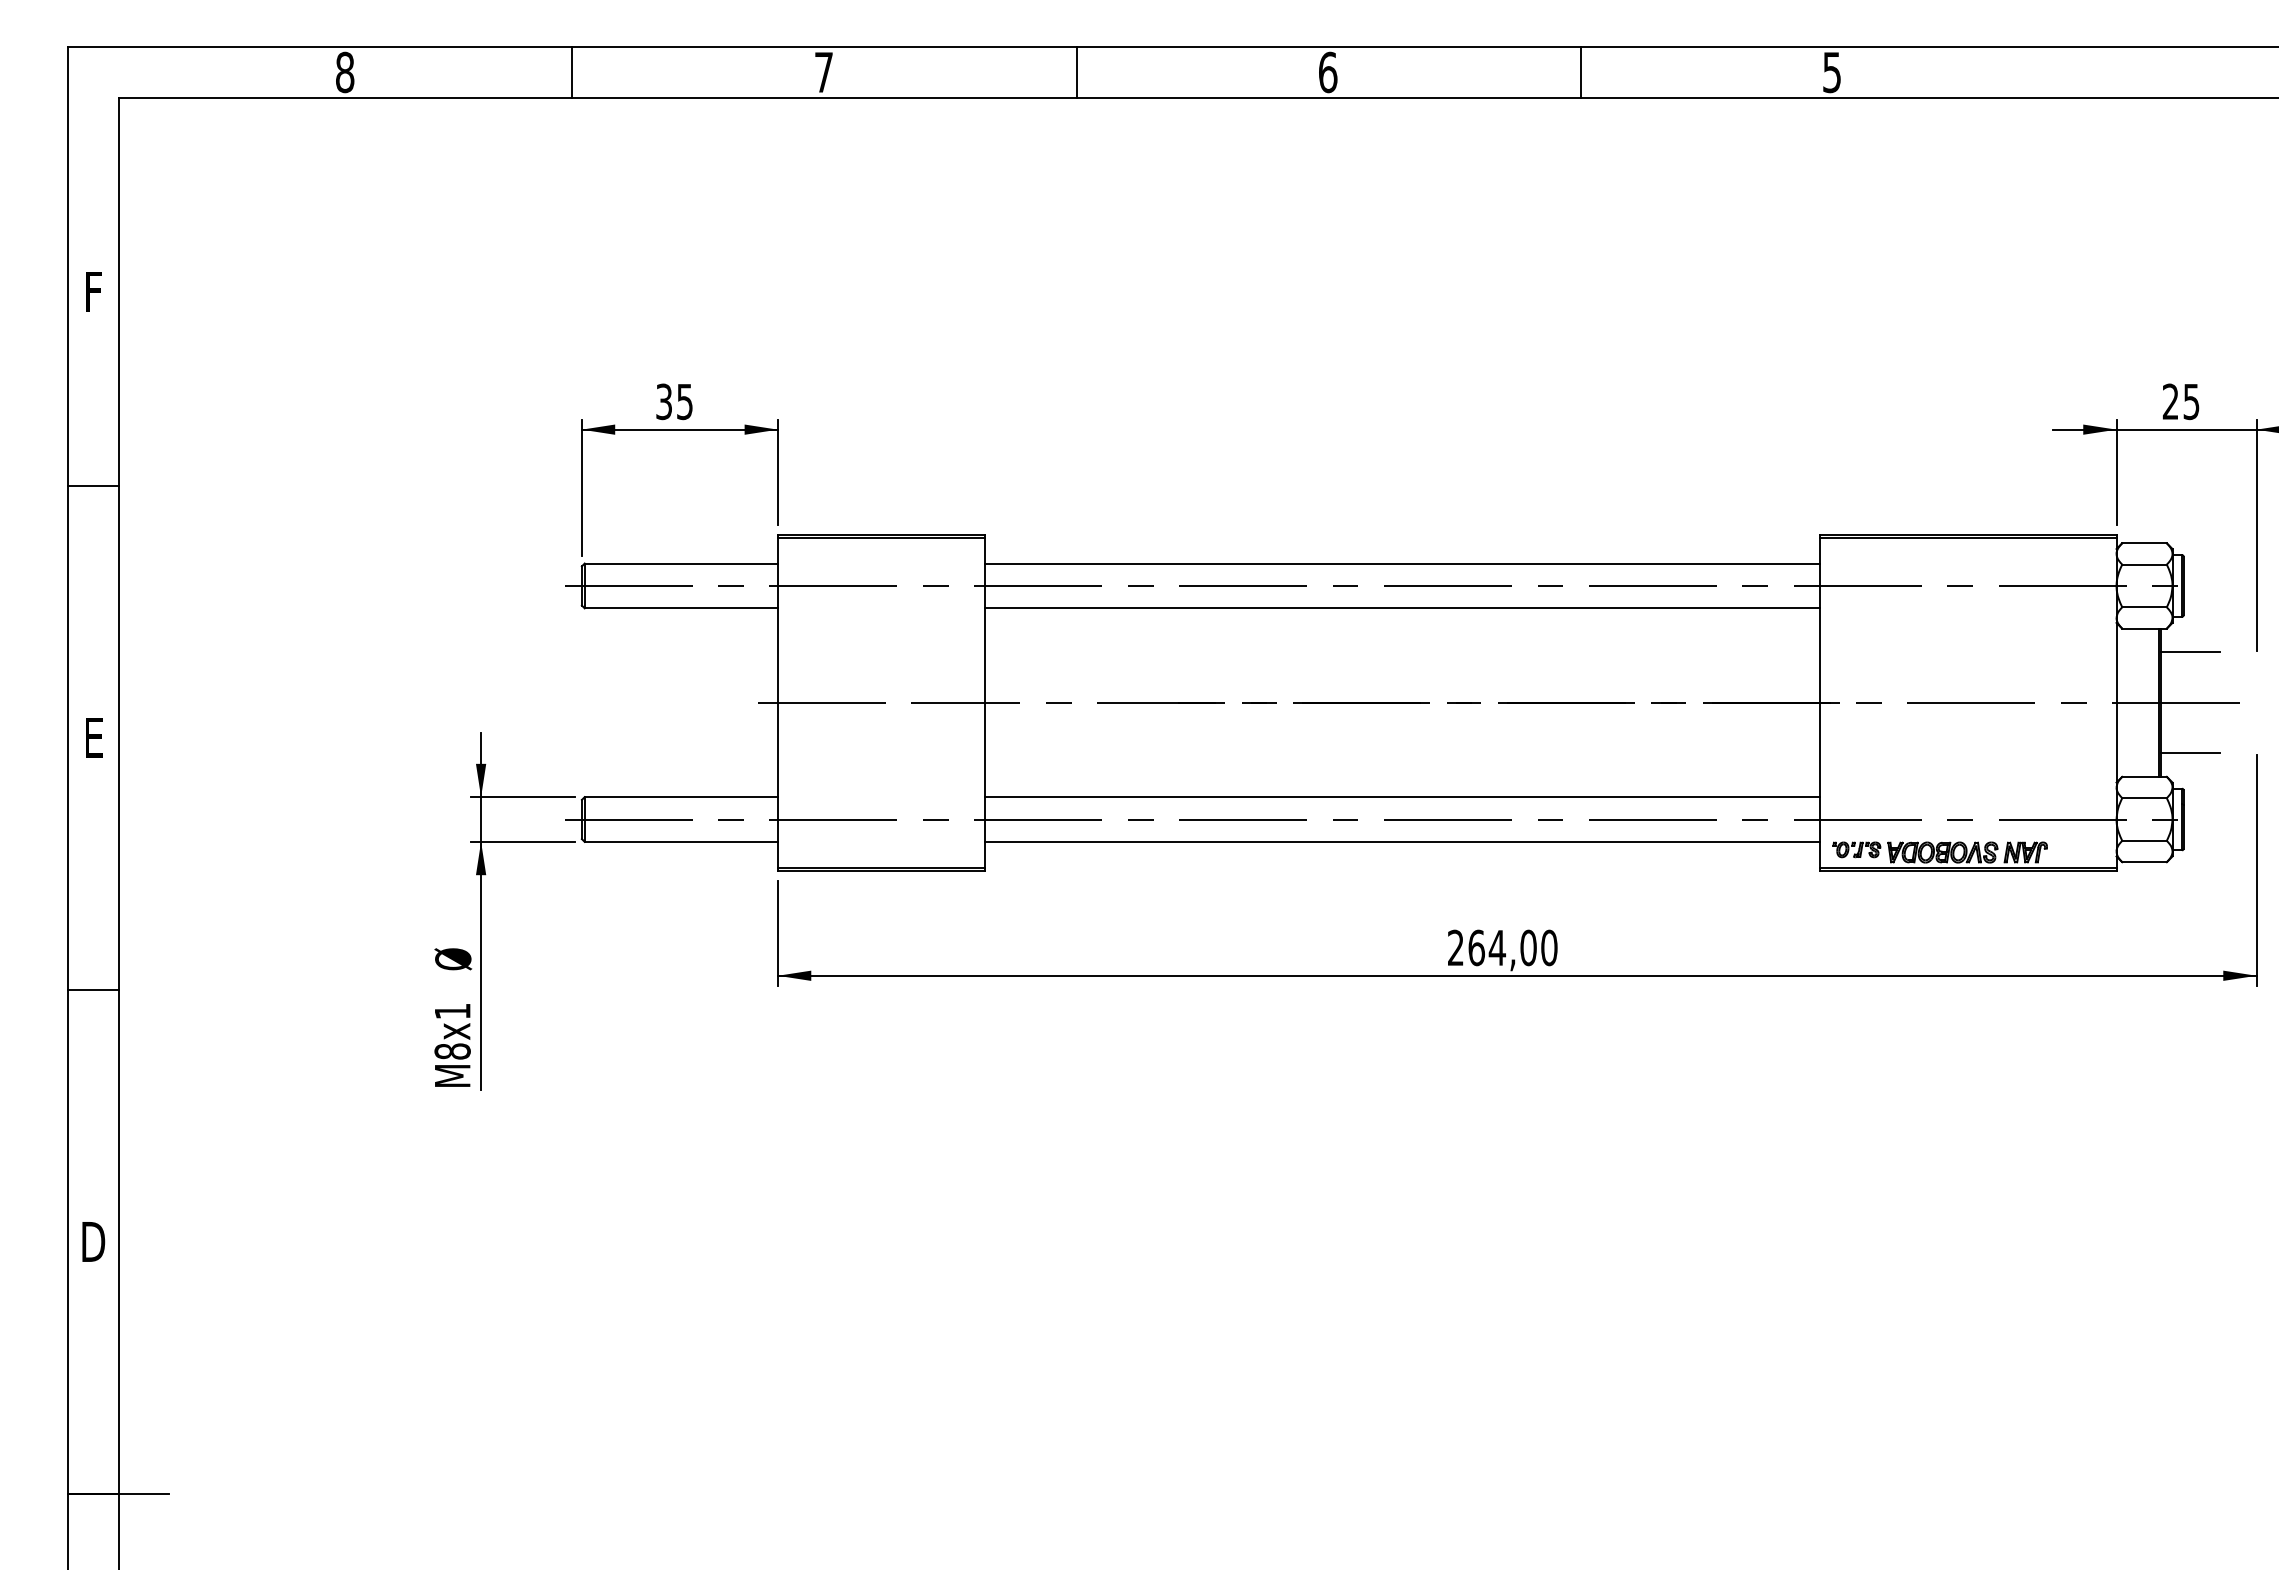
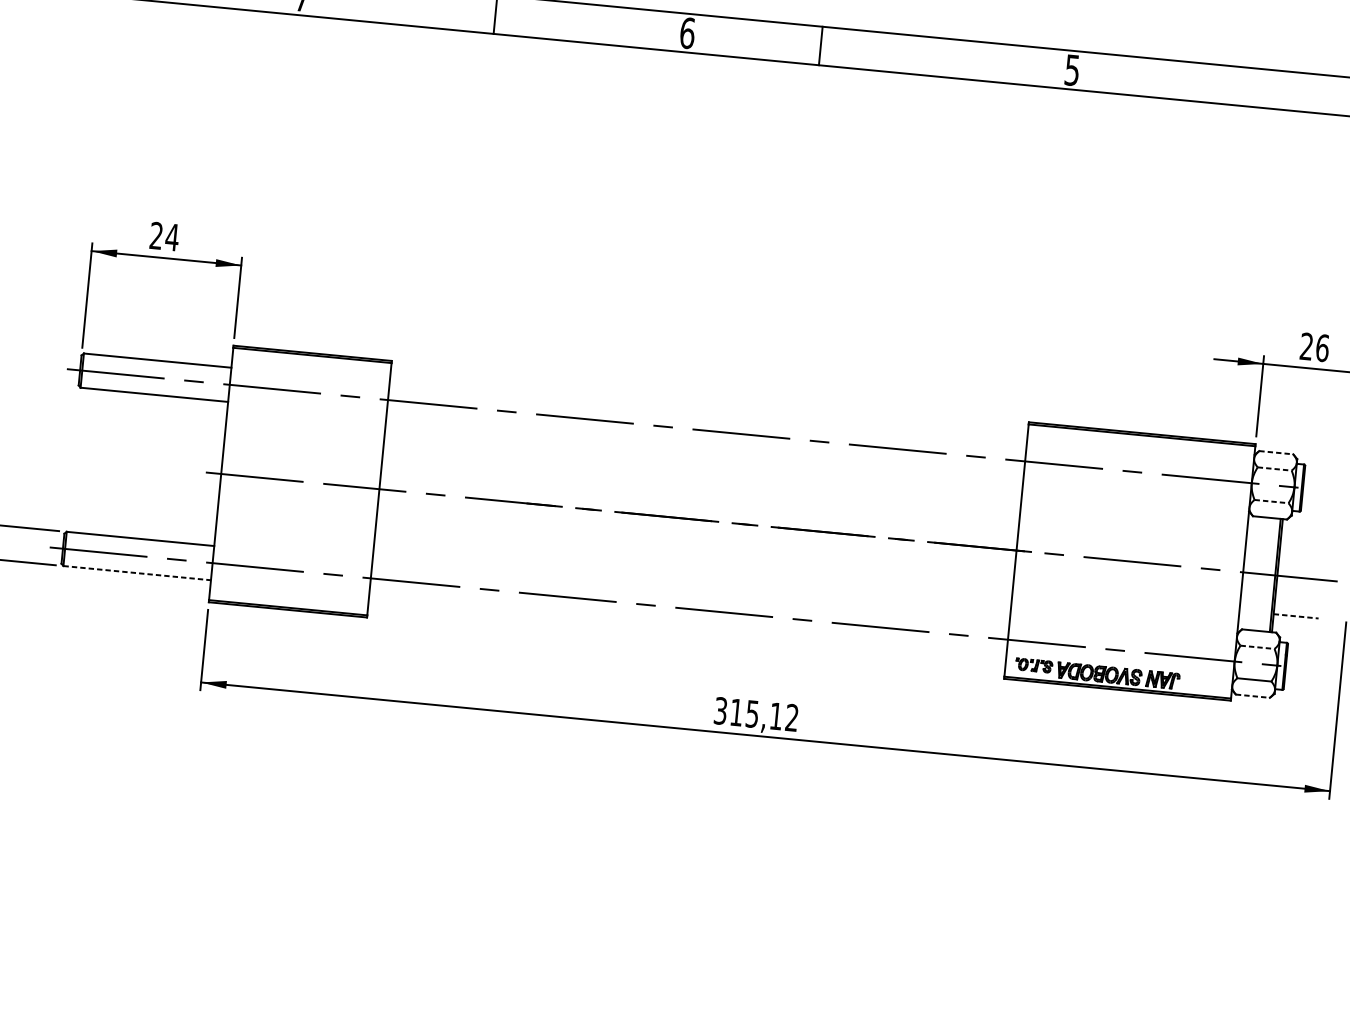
line: (1580, 72) -> (820, 46), moved
text: (674, 401) -> (164, 236), 35 -> 24
text: (2191, 401) -> (1322, 347), 25 -> 26
line: (2145, 543) -> (1277, 452), solid -> dashed
line: (1402, 563) -> (708, 413), removed
line: (2145, 564) -> (1275, 468), solid -> dashed
line: (2145, 607) -> (1272, 501), solid -> dashed
line: (1402, 608) -> (704, 447), removed
line: (2190, 652) -> (1303, 539), removed
line: (2191, 753) -> (1296, 616), solid -> dashed
line: (1402, 797) -> (691, 592), removed
line: (2145, 798) -> (1258, 647), solid -> dashed
line: (681, 841) -> (137, 572), solid -> dashed
line: (1402, 841) -> (687, 625), removed
line: (2145, 862) -> (1253, 696), solid -> dashed
text: (1502, 947) -> (756, 714), 264,00 -> 315,12

